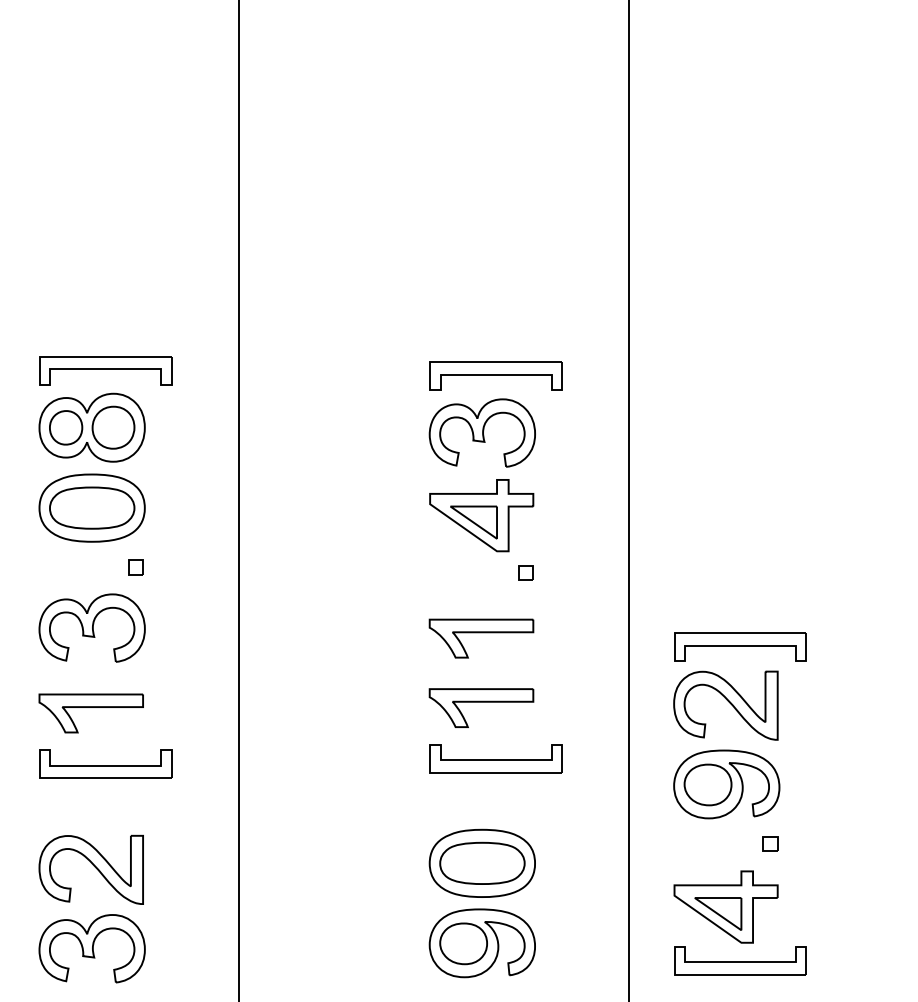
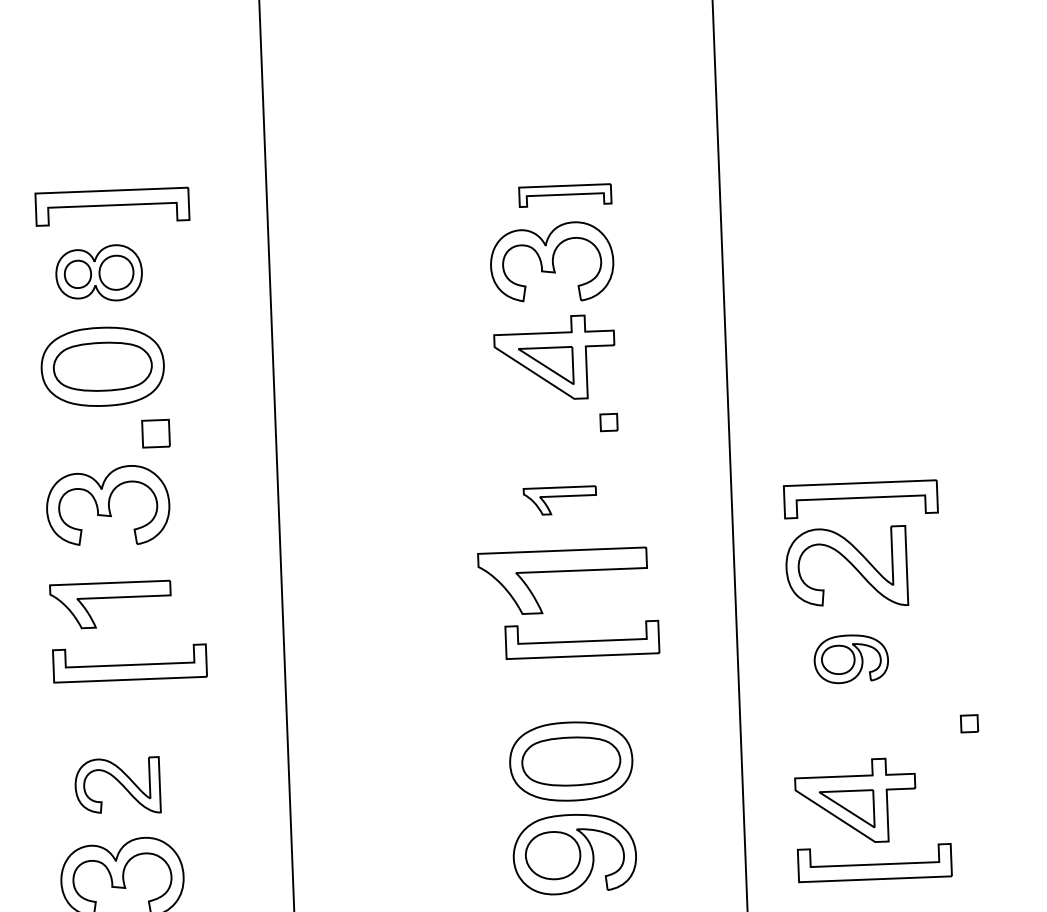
part: (495, 375) -> (564, 194), size x0.6
part: (91, 427) -> (98, 273), size x0.7
part: (135, 567) -> (155, 433), size x1.6
part: (481, 638) -> (560, 500), size x0.6
part: (481, 707) -> (563, 580), size x1.4
part: (726, 784) -> (850, 659), size x0.6
part: (770, 843) -> (969, 723), moved
part: (90, 869) -> (116, 786), size x0.7

